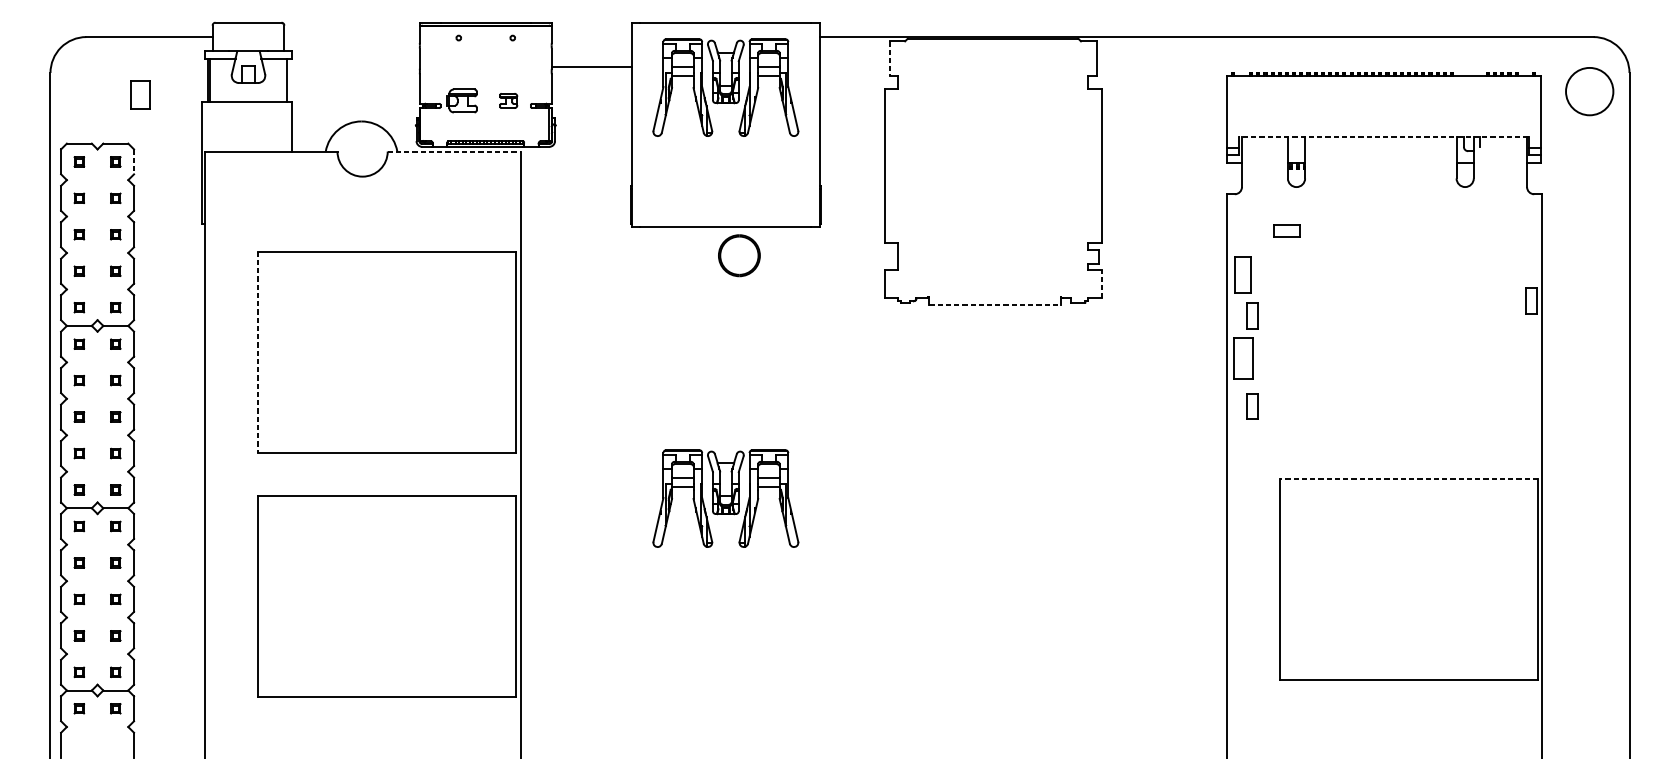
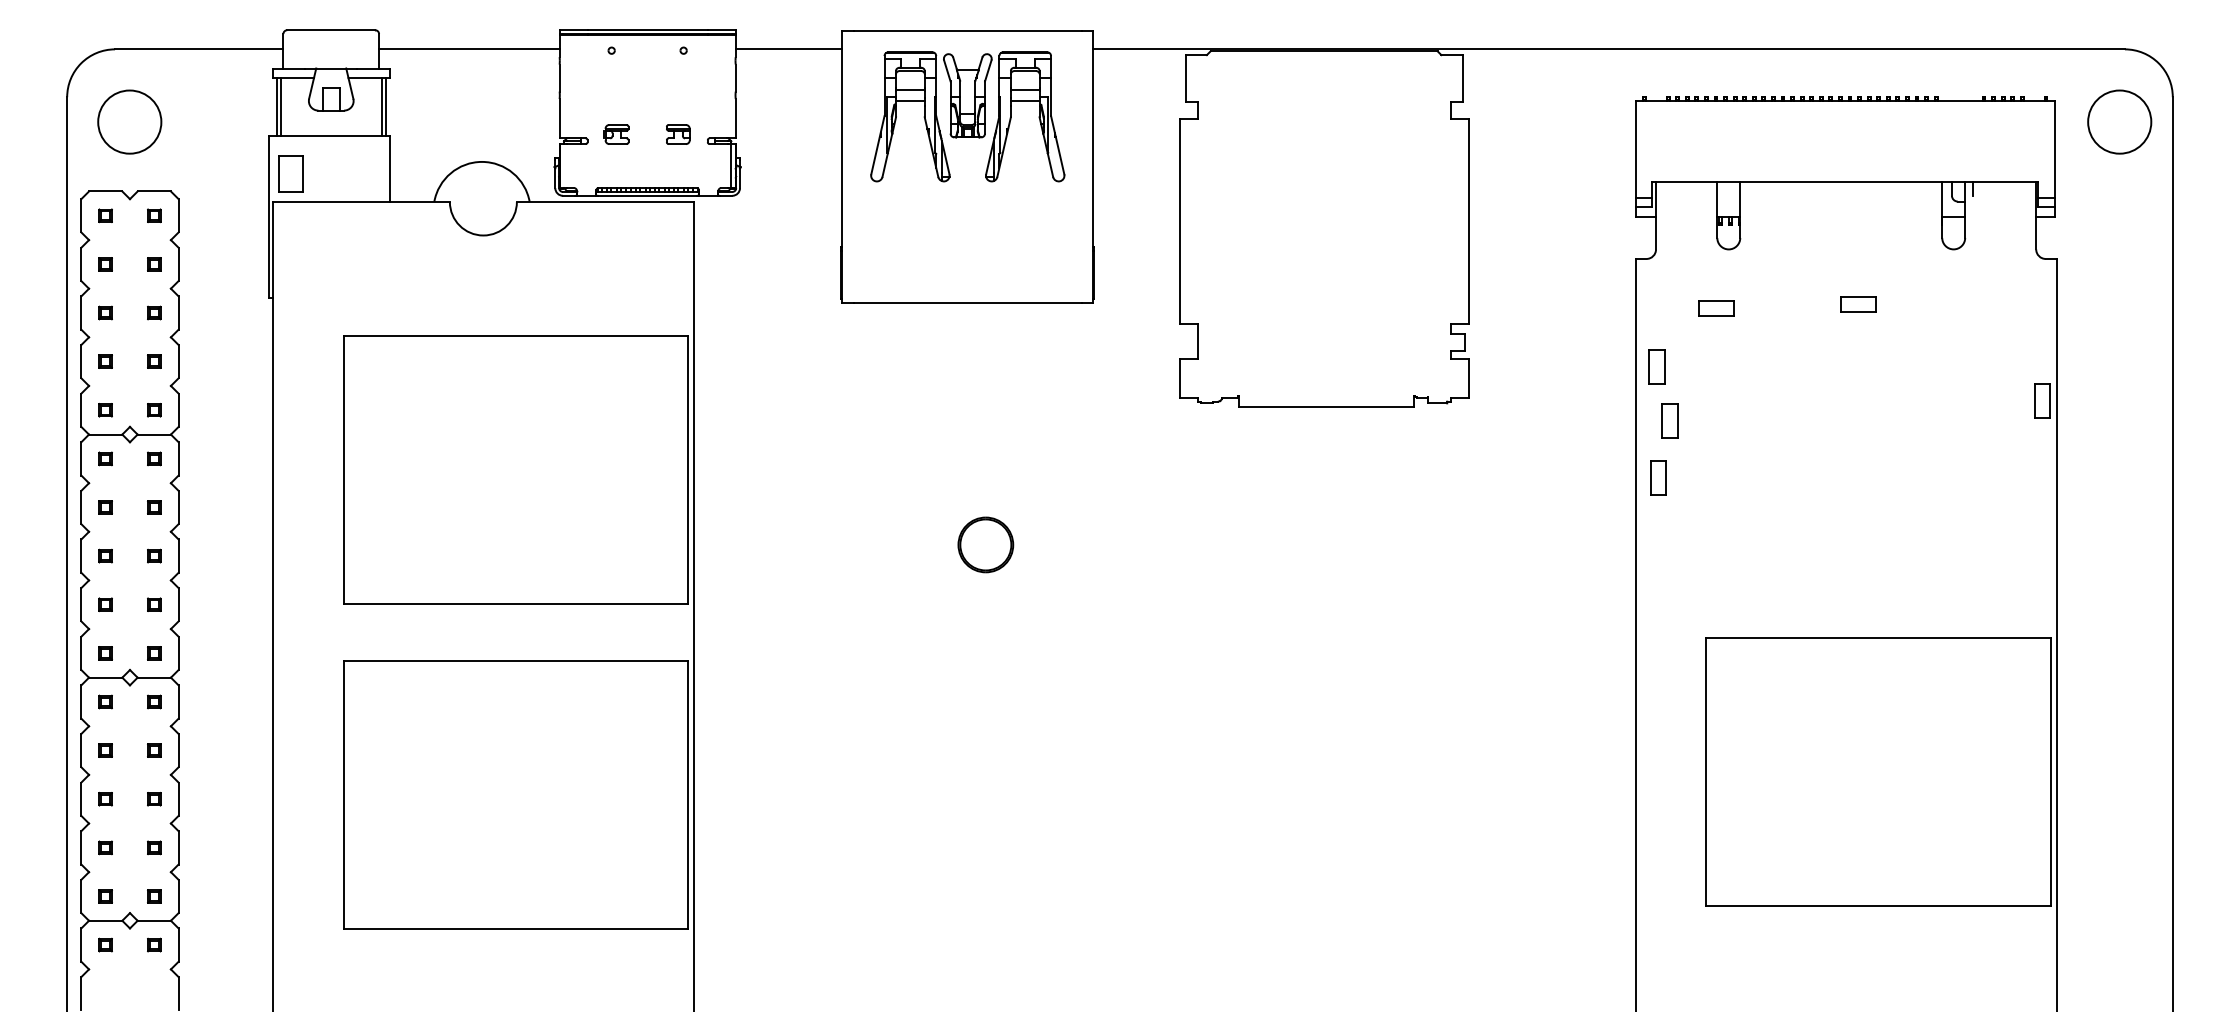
line: (352, 37) -> (469, 49), added
line: (889, 58) -> (1186, 78), dashed -> solid
line: (591, 67) -> (788, 49), moved
line: (289, 79) -> (385, 106), added
circle: (97, 91) -> (129, 121), added
part: (139, 94) -> (290, 173), moved
part: (462, 100) -> (616, 134), size x0.62
line: (1384, 136) -> (1845, 182), dashed -> solid
line: (454, 151) -> (605, 202), dashed -> solid
line: (133, 161) -> (178, 215), dashed -> solid
part: (1393, 228) -> (1858, 304), added
part: (739, 255) -> (985, 544), moved
part: (1242, 274) -> (1656, 366), size x0.71
line: (1102, 283) -> (1469, 378), dashed -> solid
line: (994, 305) -> (1326, 407), dashed -> solid
line: (257, 352) -> (343, 469), dashed -> solid
part: (1243, 358) -> (1658, 477), size x0.62
part: (1252, 406) -> (1669, 541), removed
line: (1408, 478) -> (1878, 638), dashed -> solid
part: (725, 498) -> (967, 664), removed

